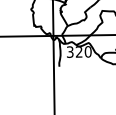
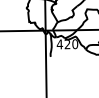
text: (69, 52) -> (59, 44), 320 -> 420

